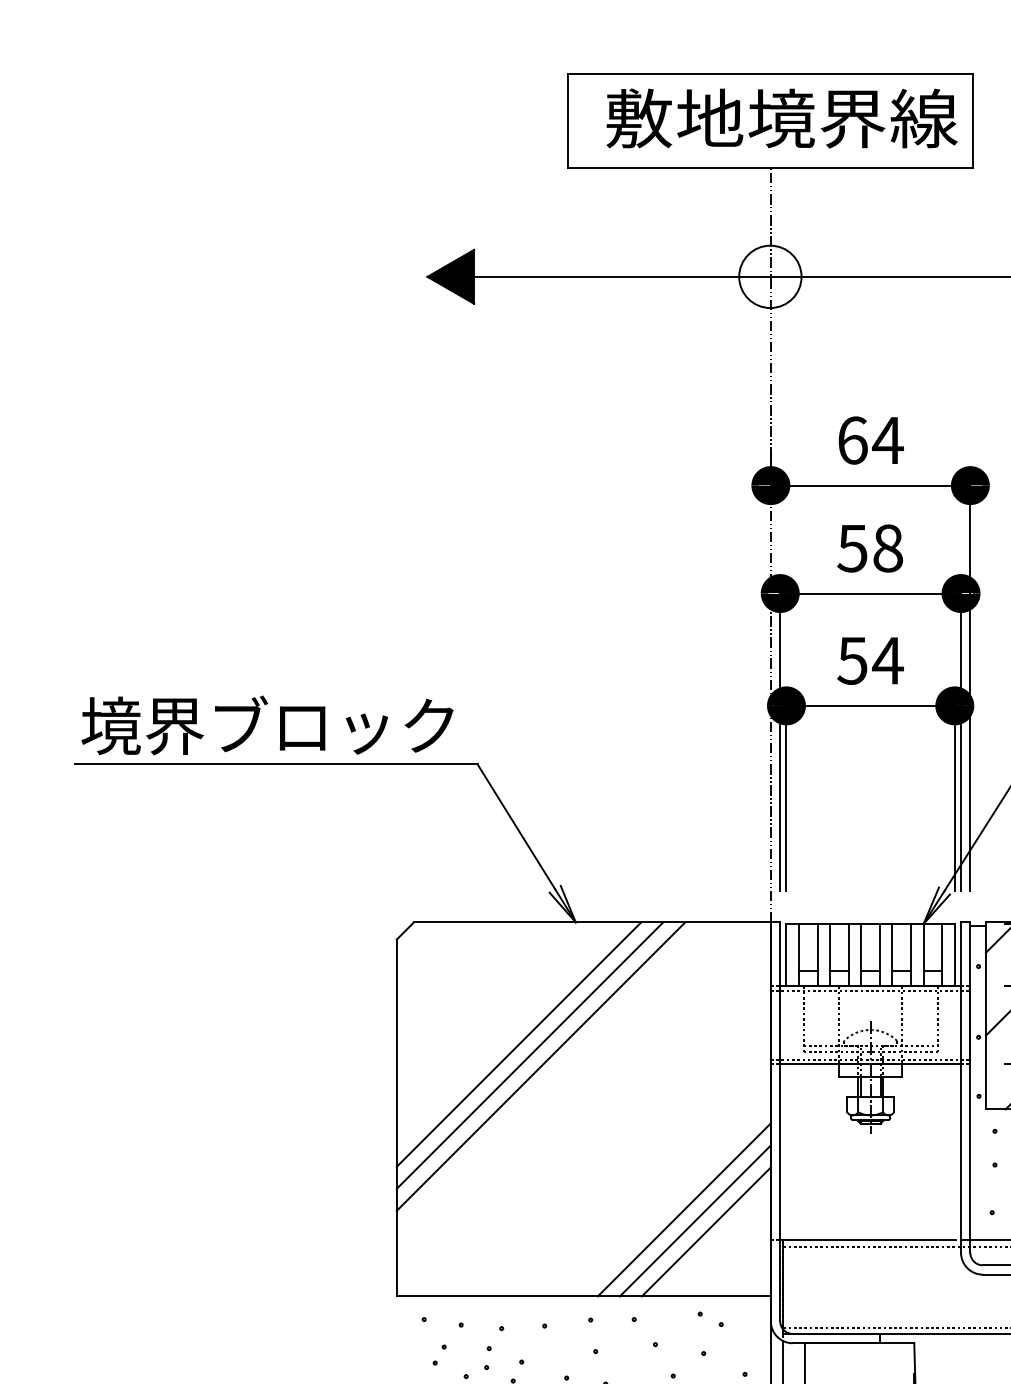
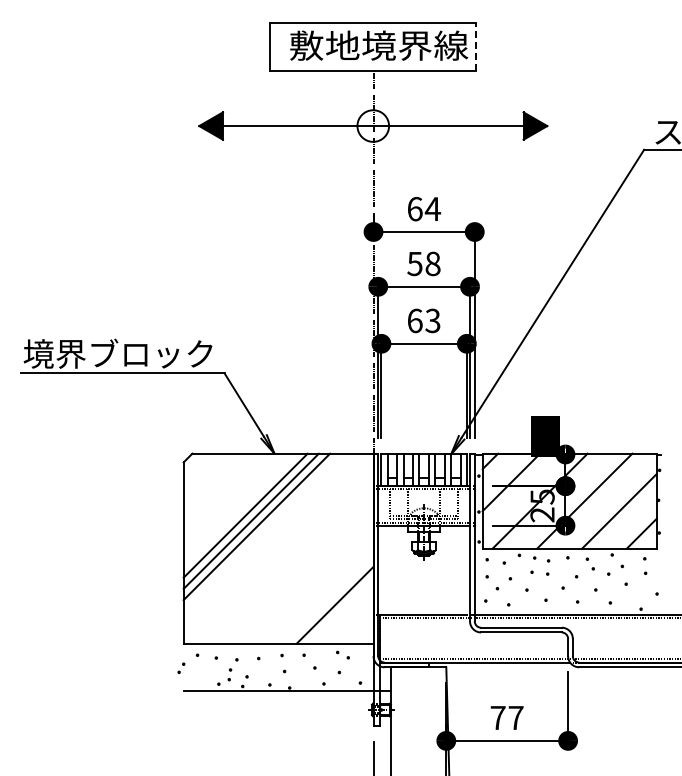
line: (973, 122) -> (476, 47), solid -> dashed
text: (871, 659) -> (424, 320), 54 -> 63
line: (684, 1209) -> (329, 599), removed
line: (705, 1231) -> (340, 610), removed
part: (439, 1353) -> (181, 667), moved

